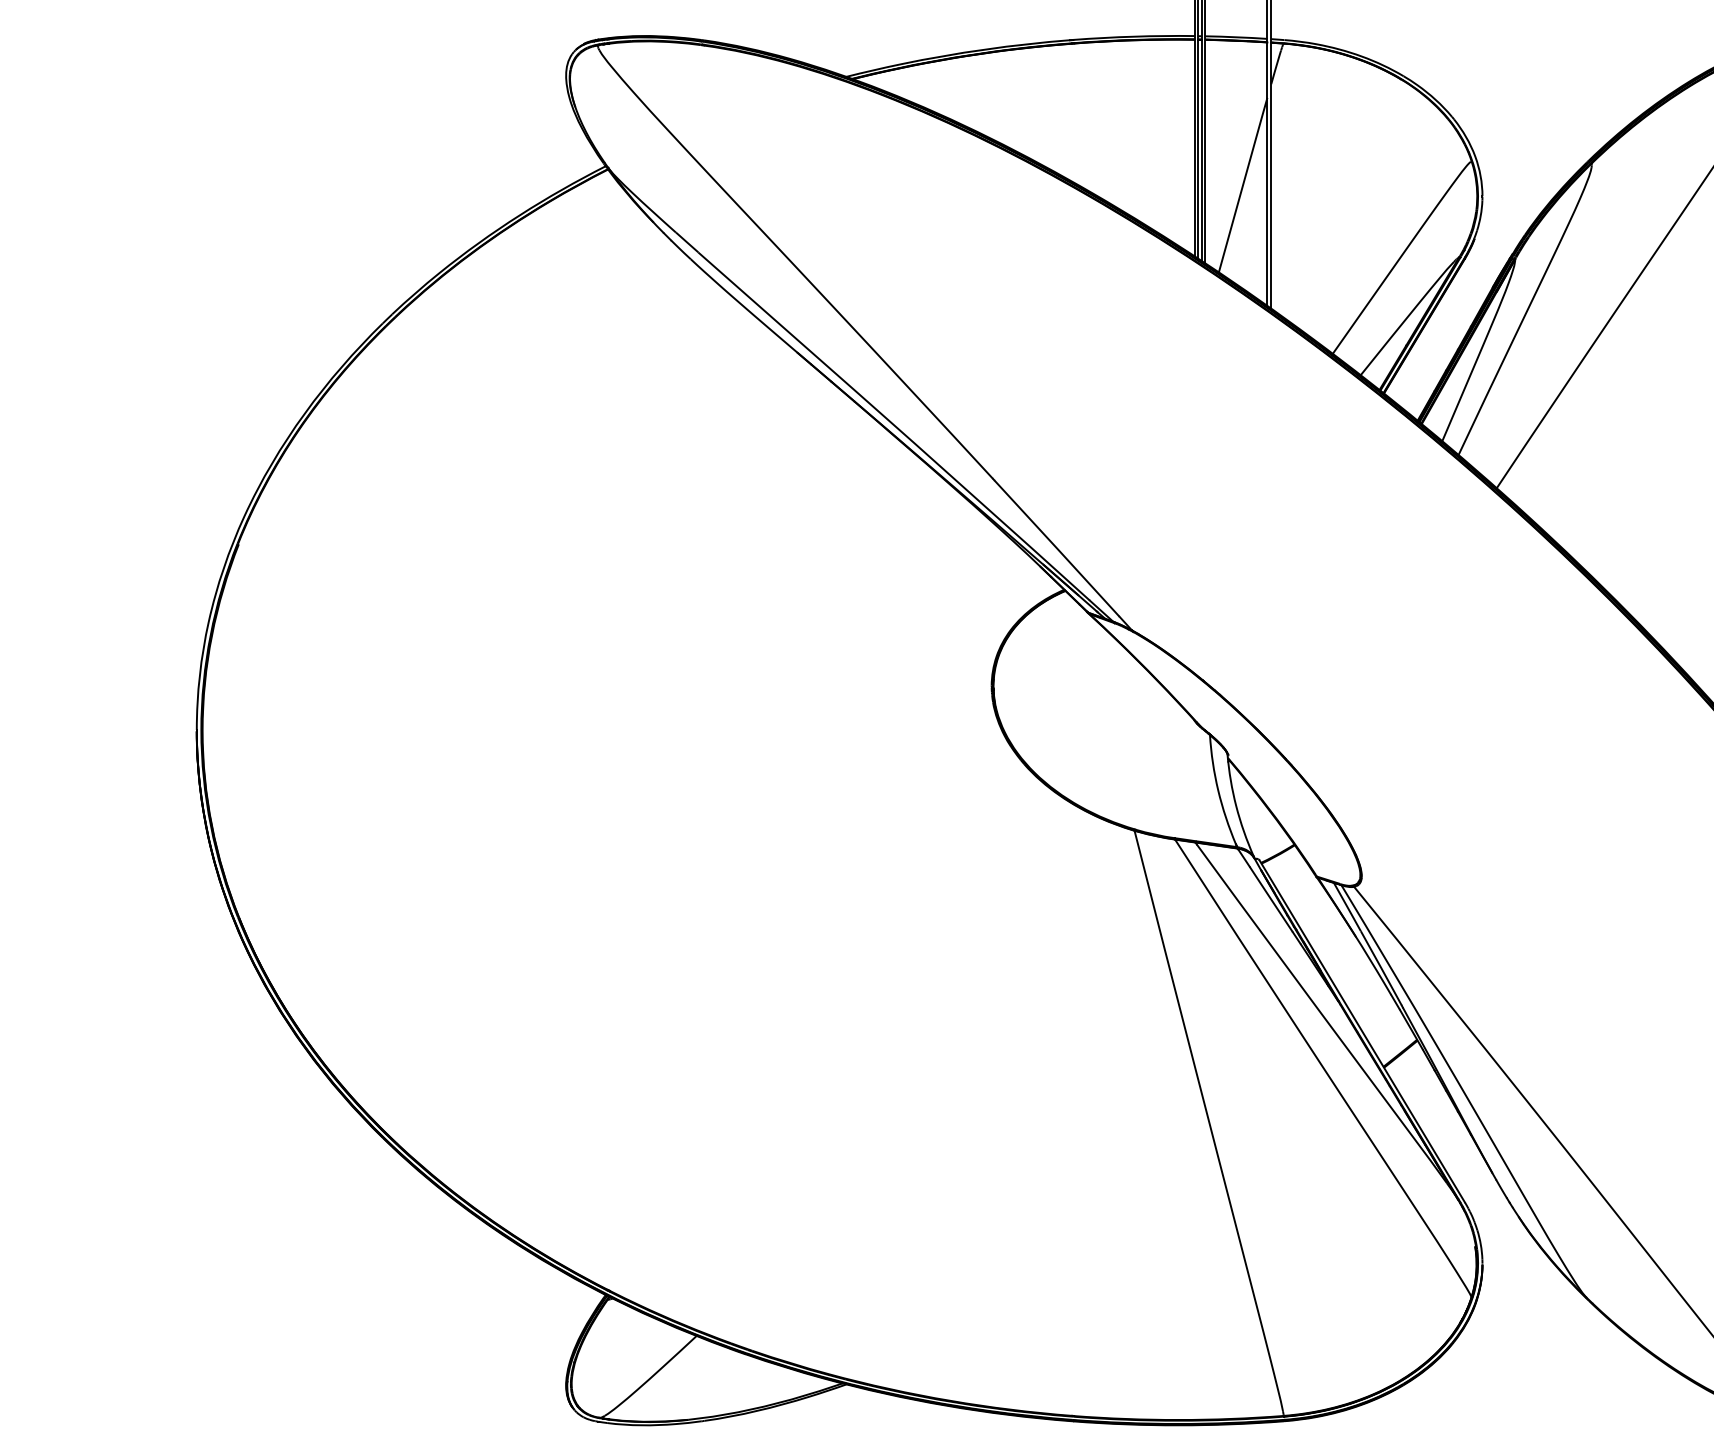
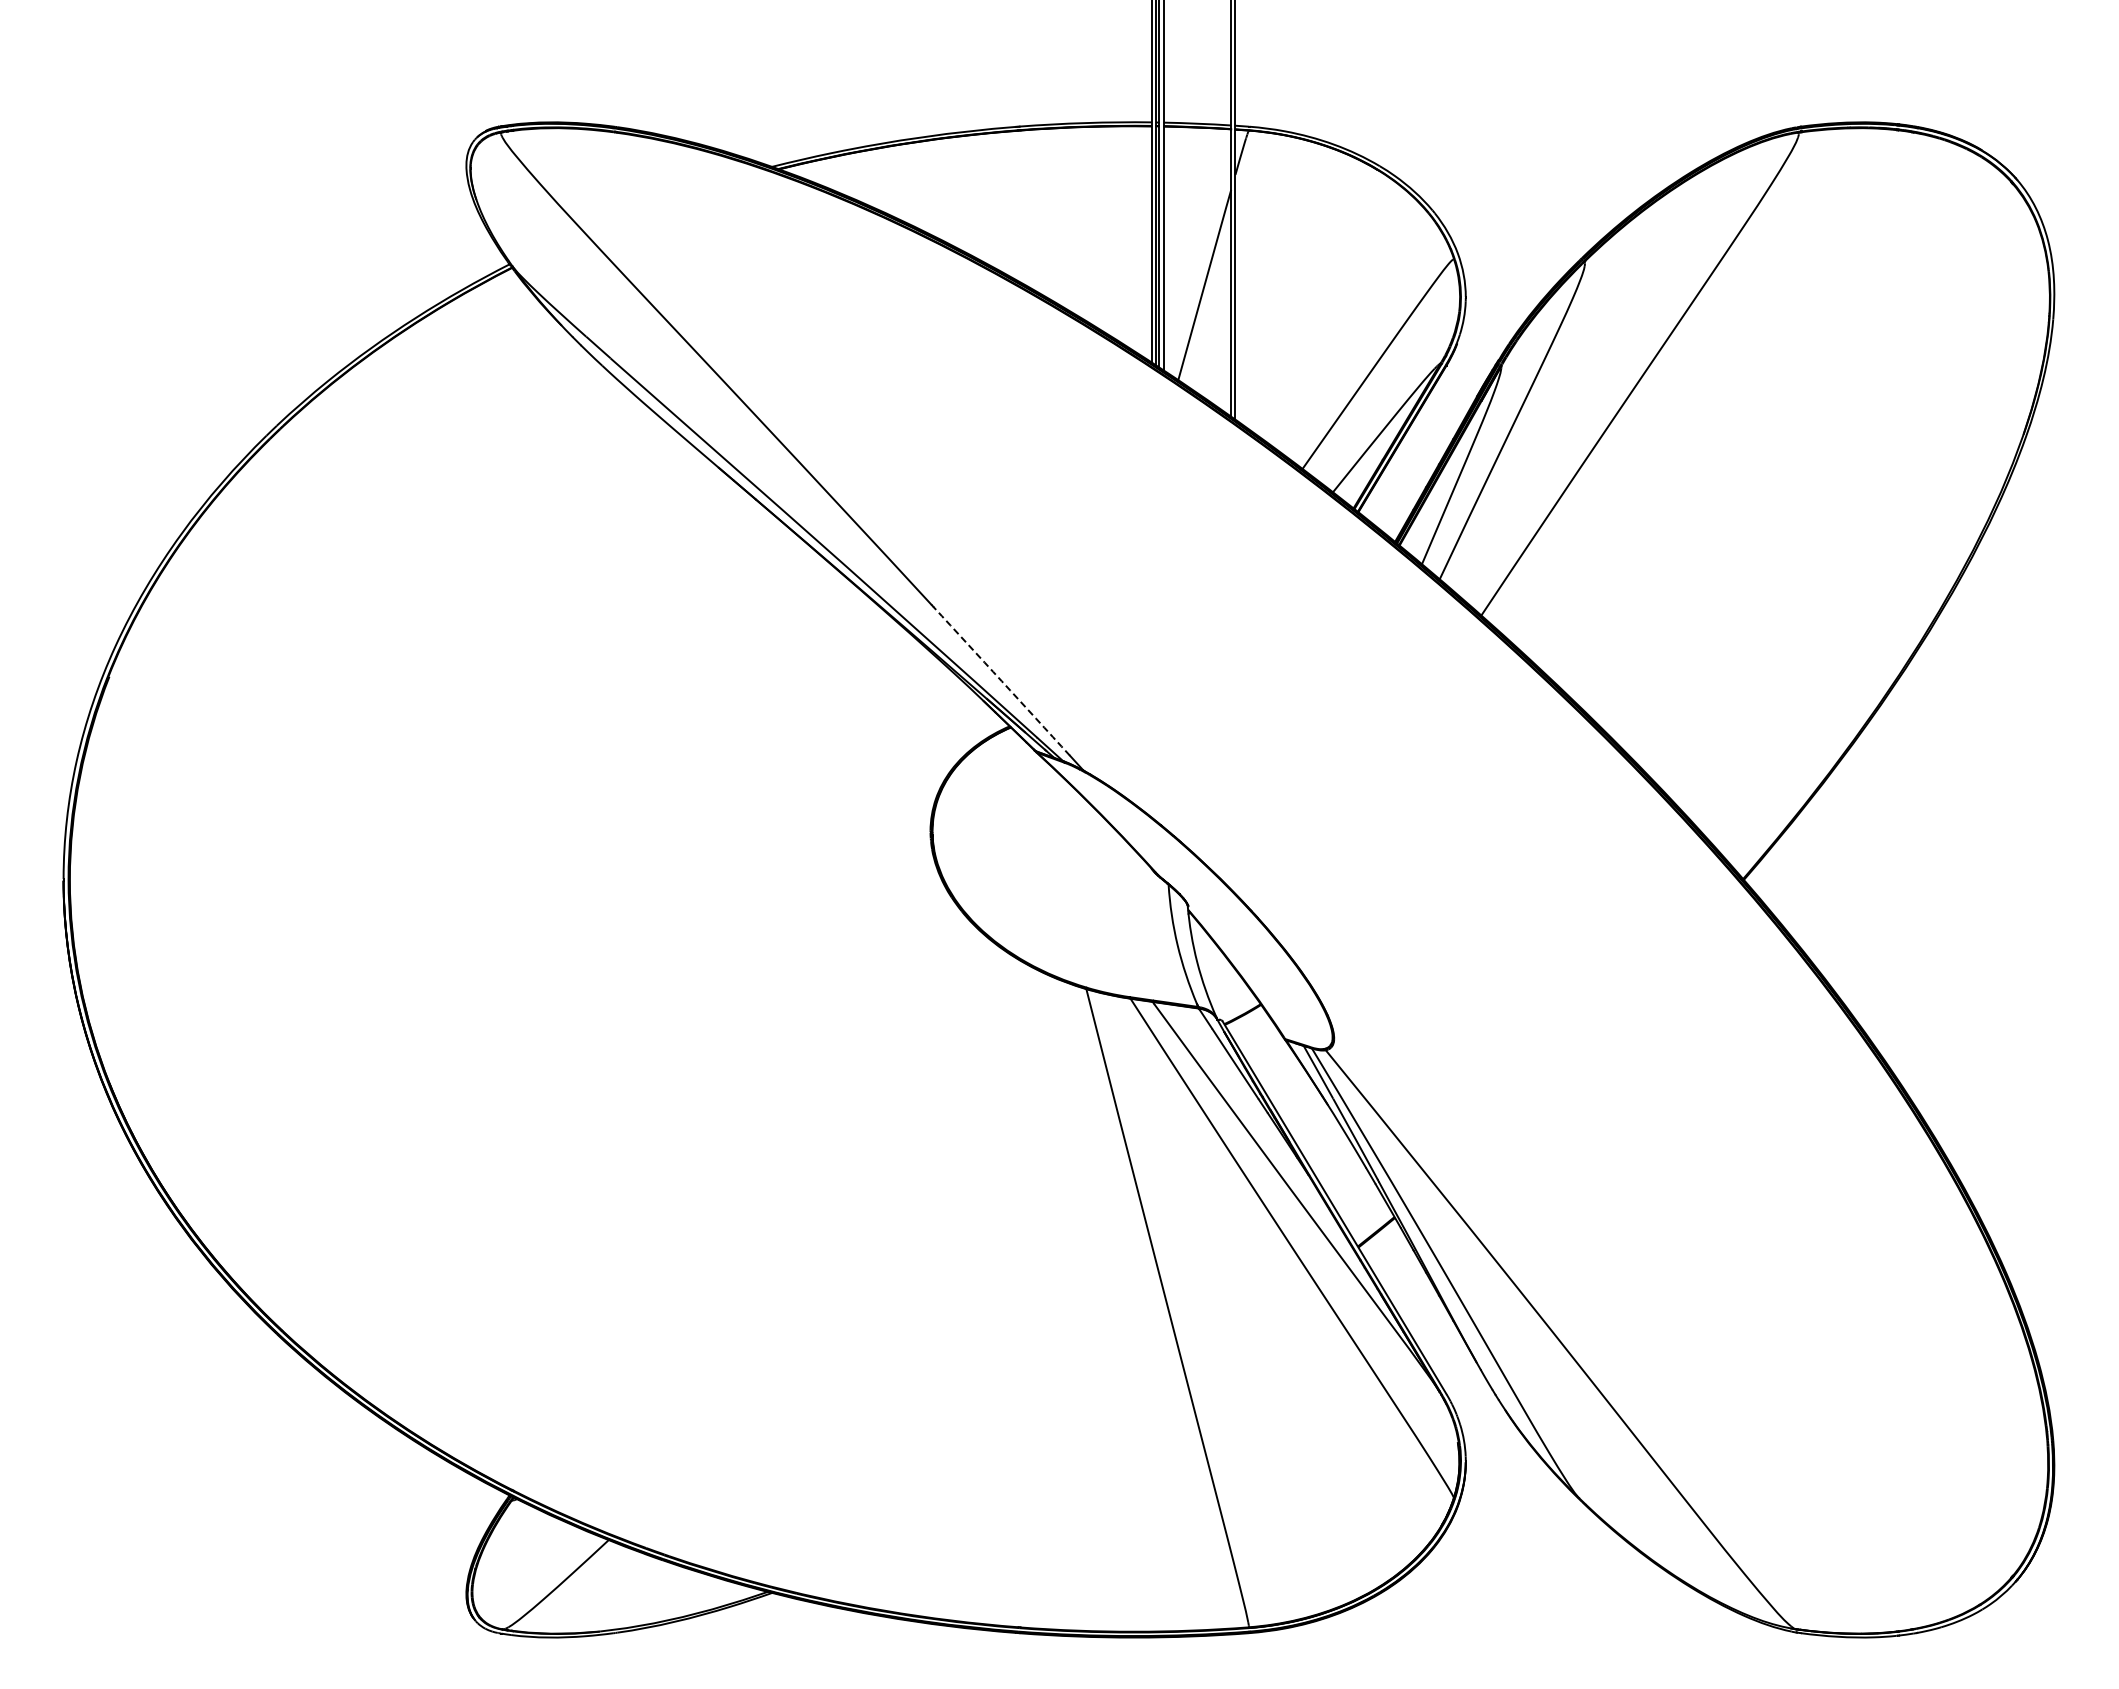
arc: (1056, 548) -> (1001, 681), solid -> dashed

